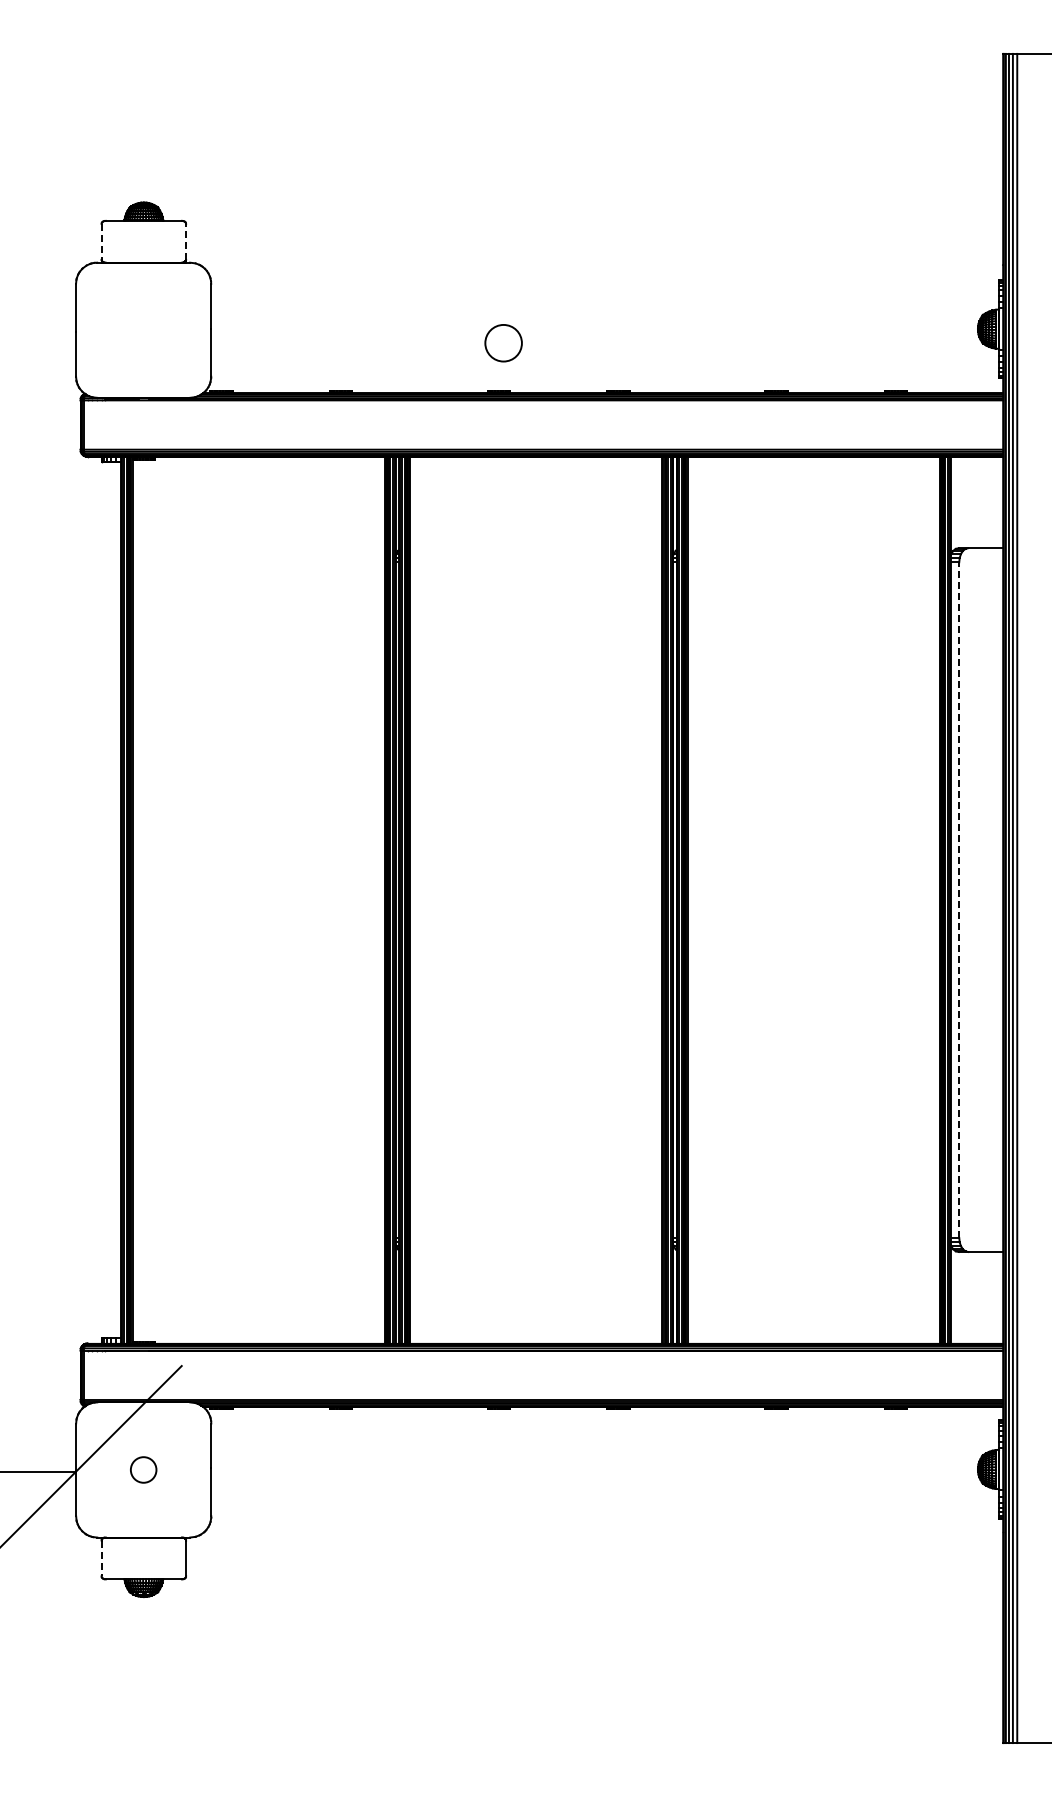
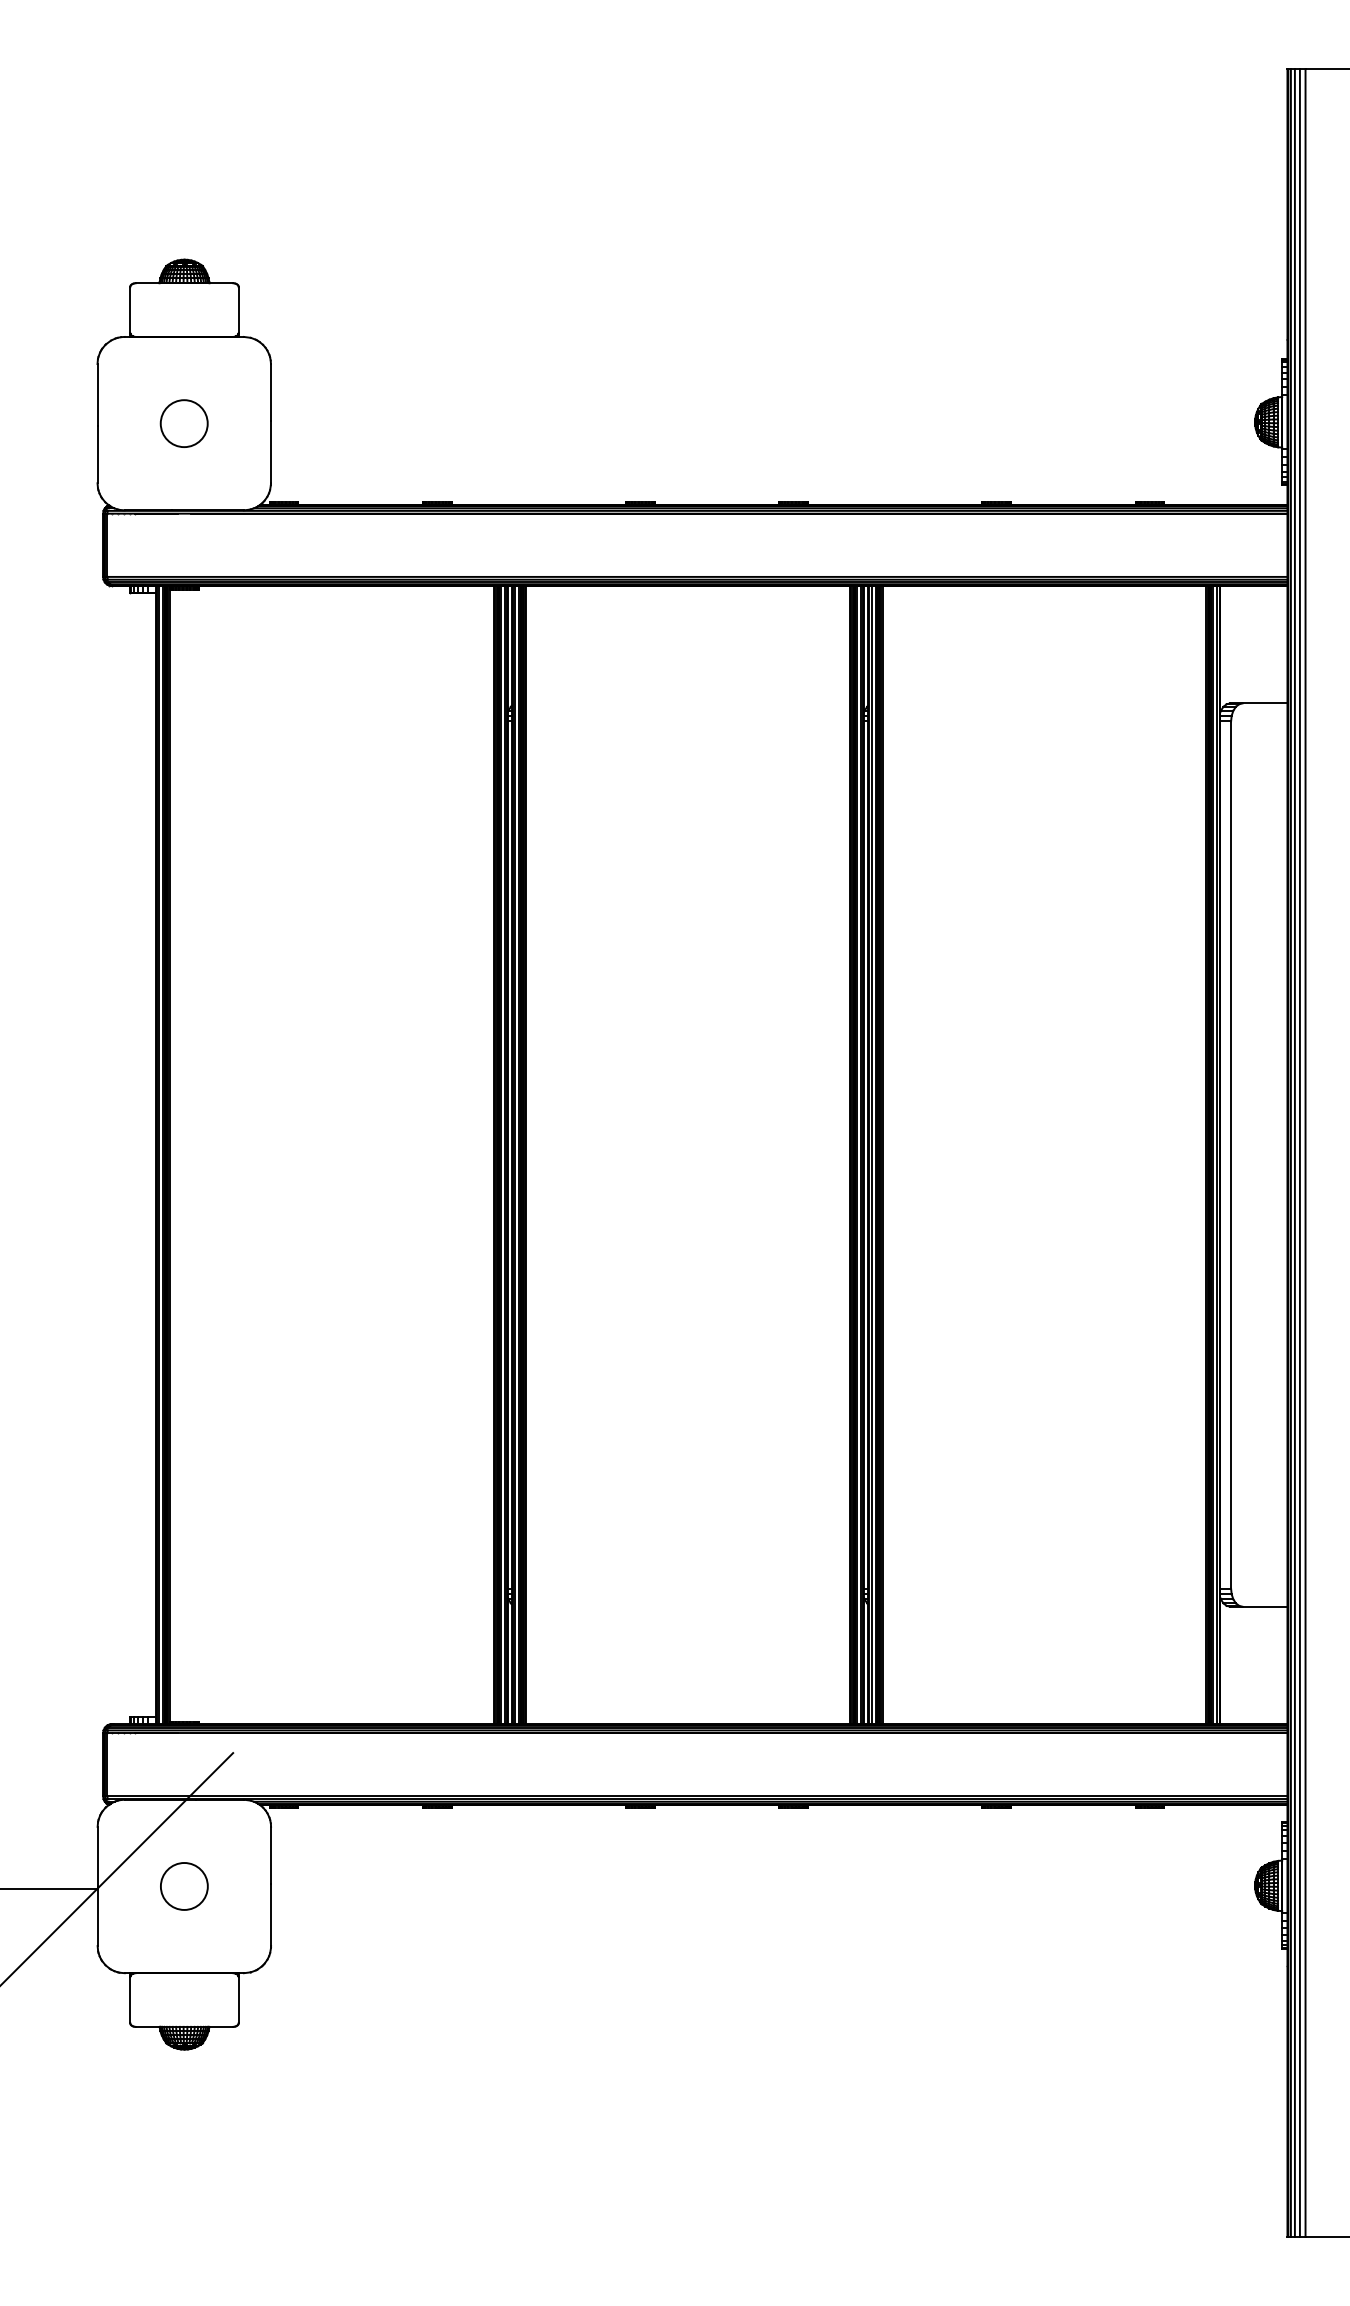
line: (101, 241) -> (130, 309), dashed -> solid
line: (186, 241) -> (239, 309), dashed -> solid
circle: (503, 343) -> (184, 423), moved
line: (959, 900) -> (1231, 1155), dashed -> solid
circle: (143, 1469) -> (184, 1885), size x1.43
line: (101, 1558) -> (130, 2000), dashed -> solid

